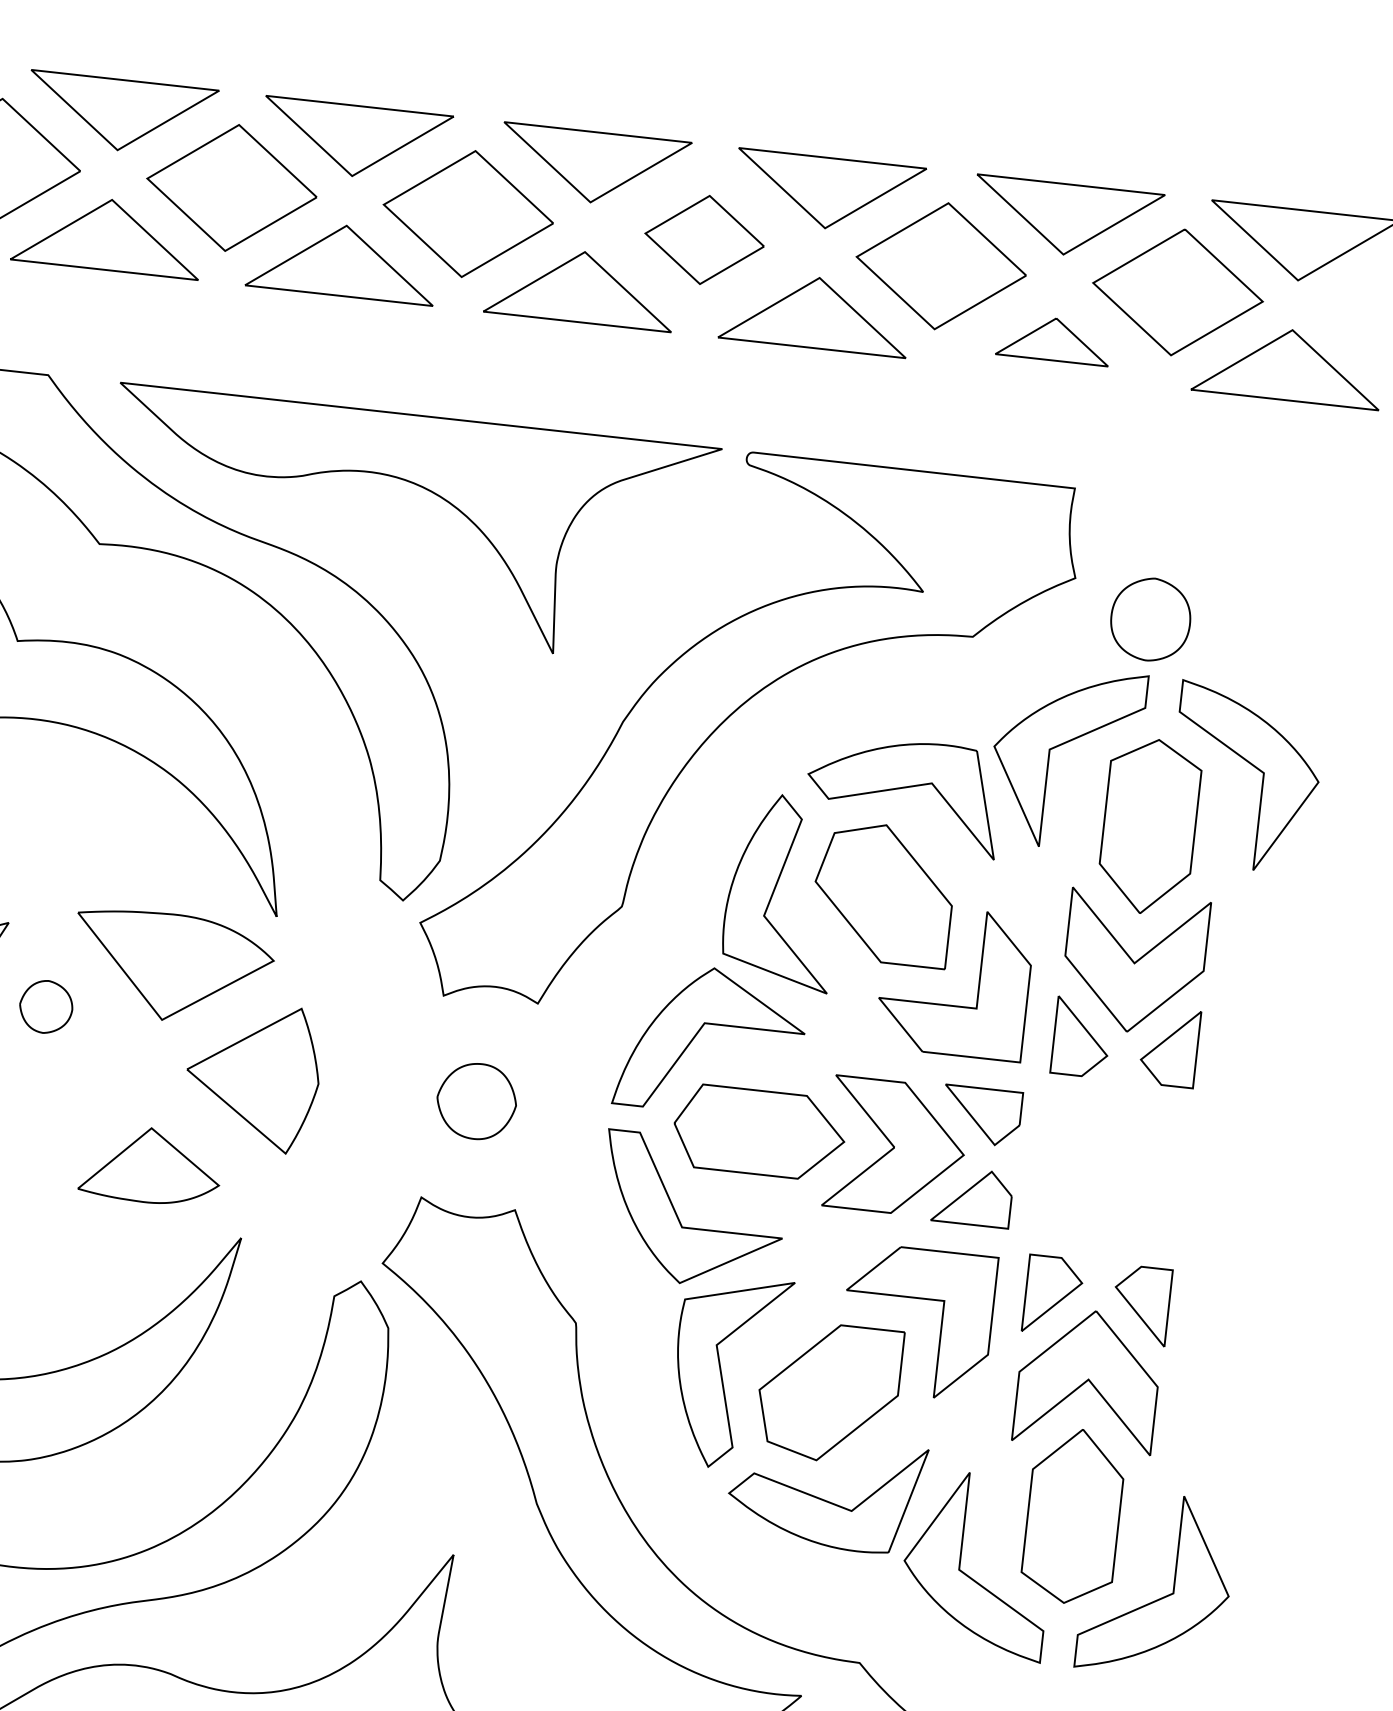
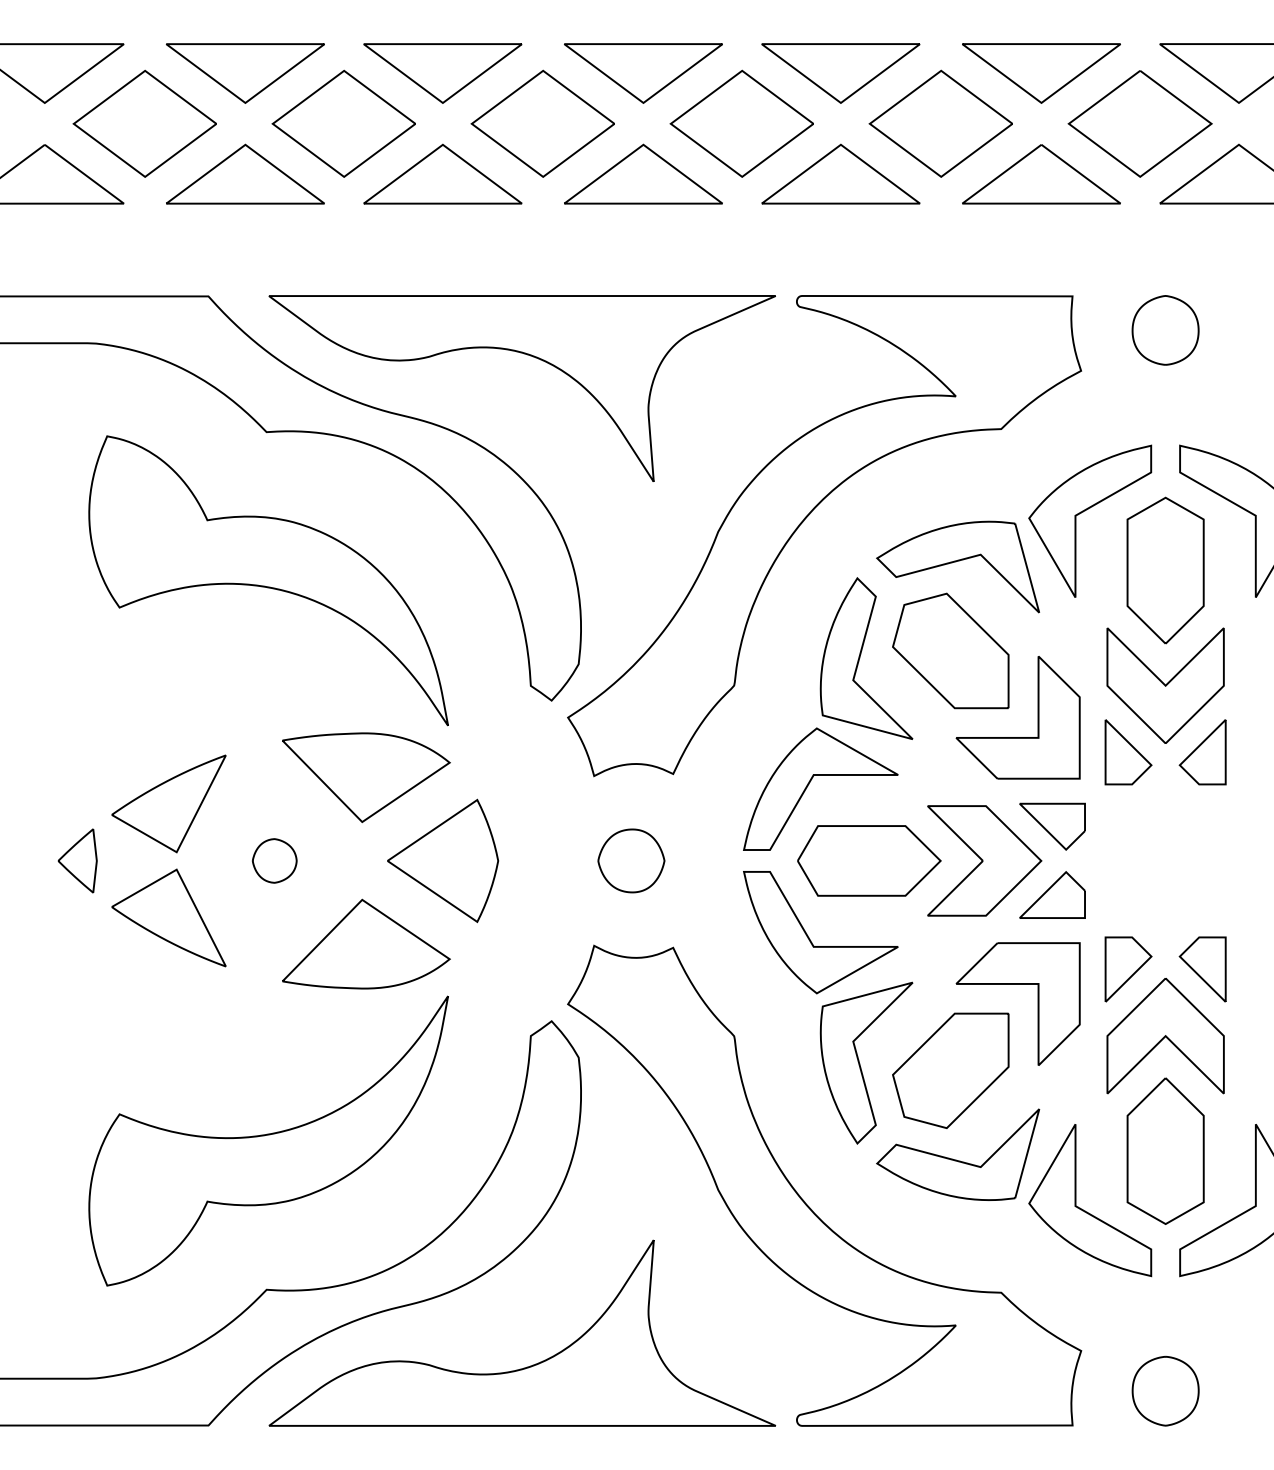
part: (704, 239) -> (741, 123), size x1.43
part: (1054, 339) -> (1041, 174), size x1.67
part: (1150, 619) -> (1165, 330), moved
part: (45, 1006) -> (274, 860), moved
part: (151, 1164) -> (366, 943), size x1.43

